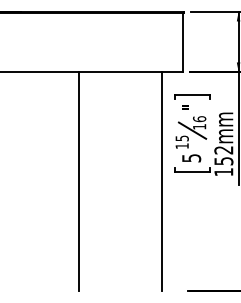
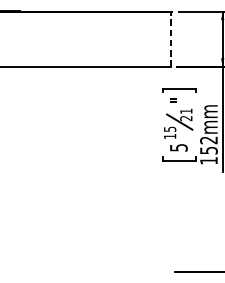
line: (182, 41) -> (170, 38), solid -> dashed
text: (199, 122) -> (186, 114), 16 -> 21
line: (78, 180) -> (73, 168), removed
line: (162, 180) -> (151, 168), removed

